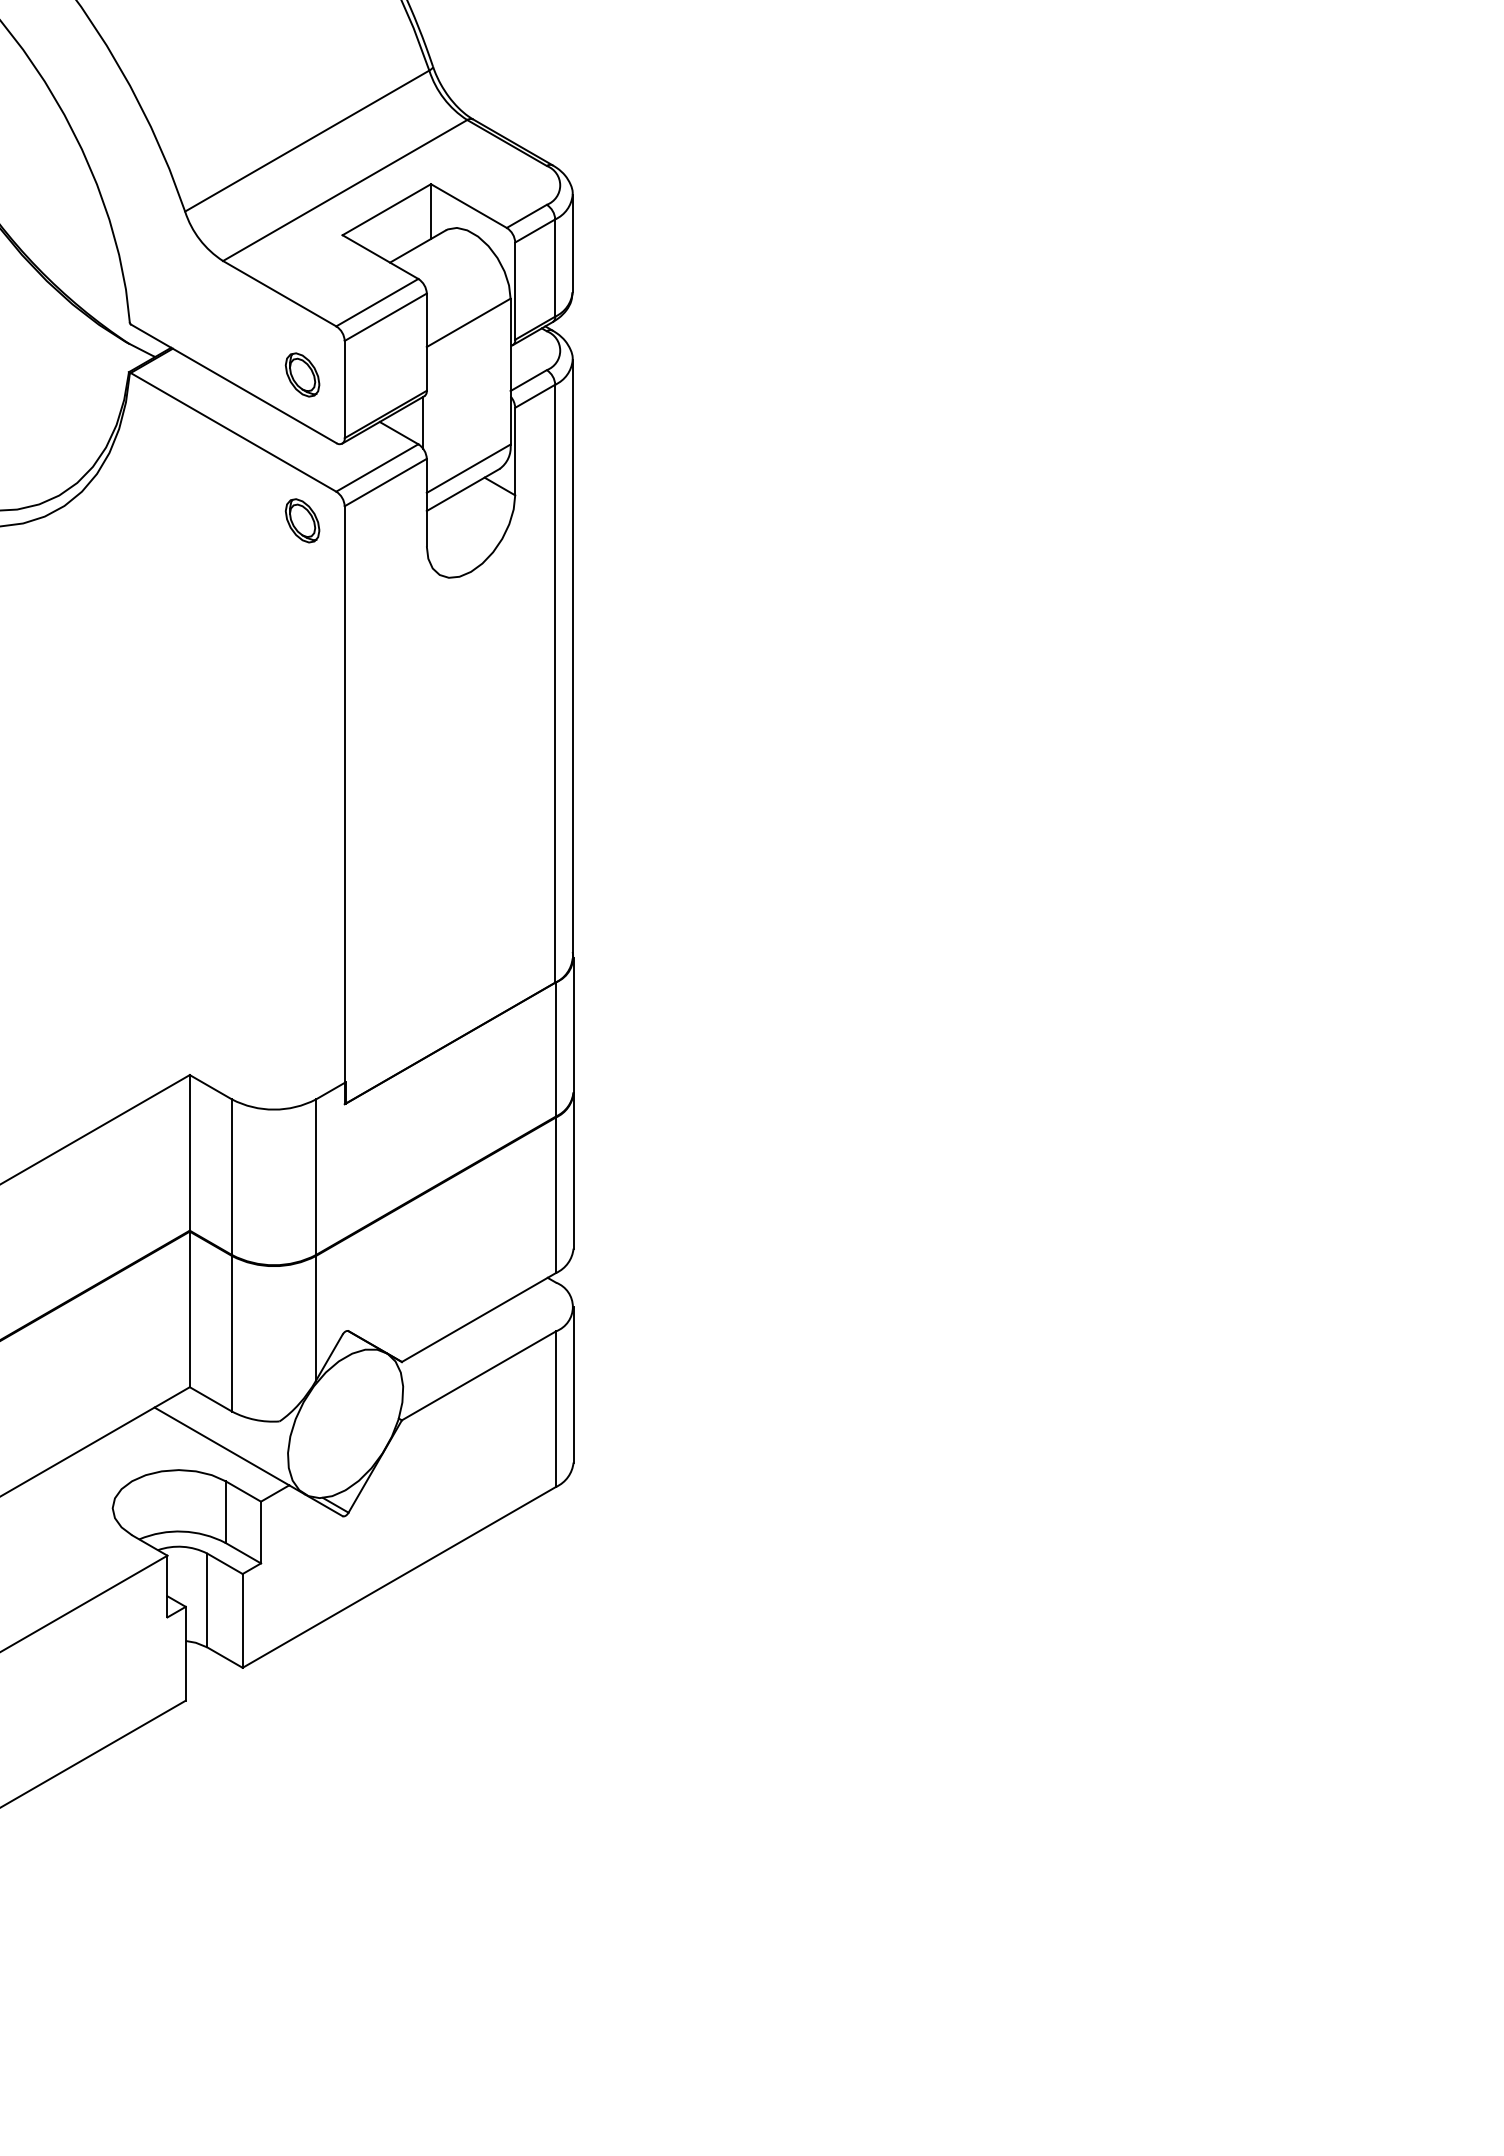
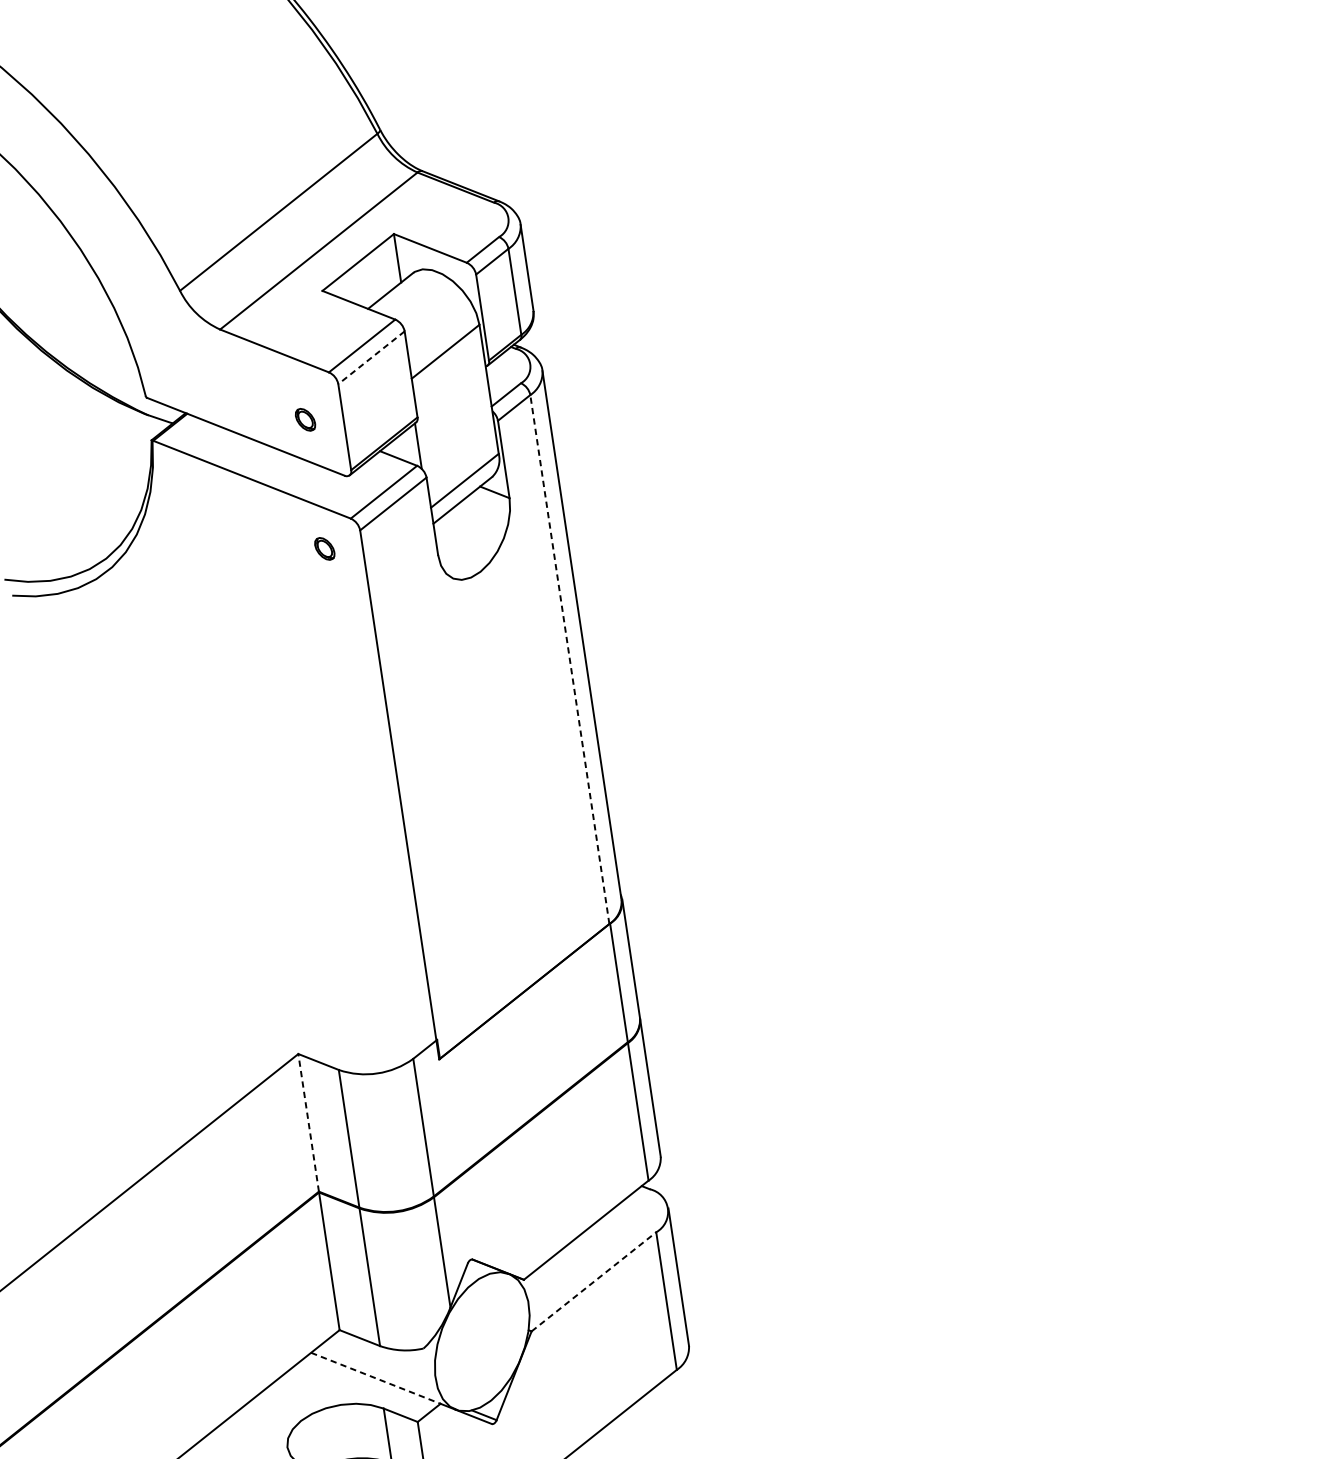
line: (385, 317) -> (371, 358), solid -> dashed
part: (302, 374) -> (305, 419), size x0.6
part: (302, 520) -> (324, 548), size x0.6
line: (555, 683) -> (570, 659), solid -> dashed
line: (189, 1152) -> (308, 1122), solid -> dashed
line: (479, 1375) -> (594, 1281), solid -> dashed
line: (221, 1446) -> (375, 1378), solid -> dashed

